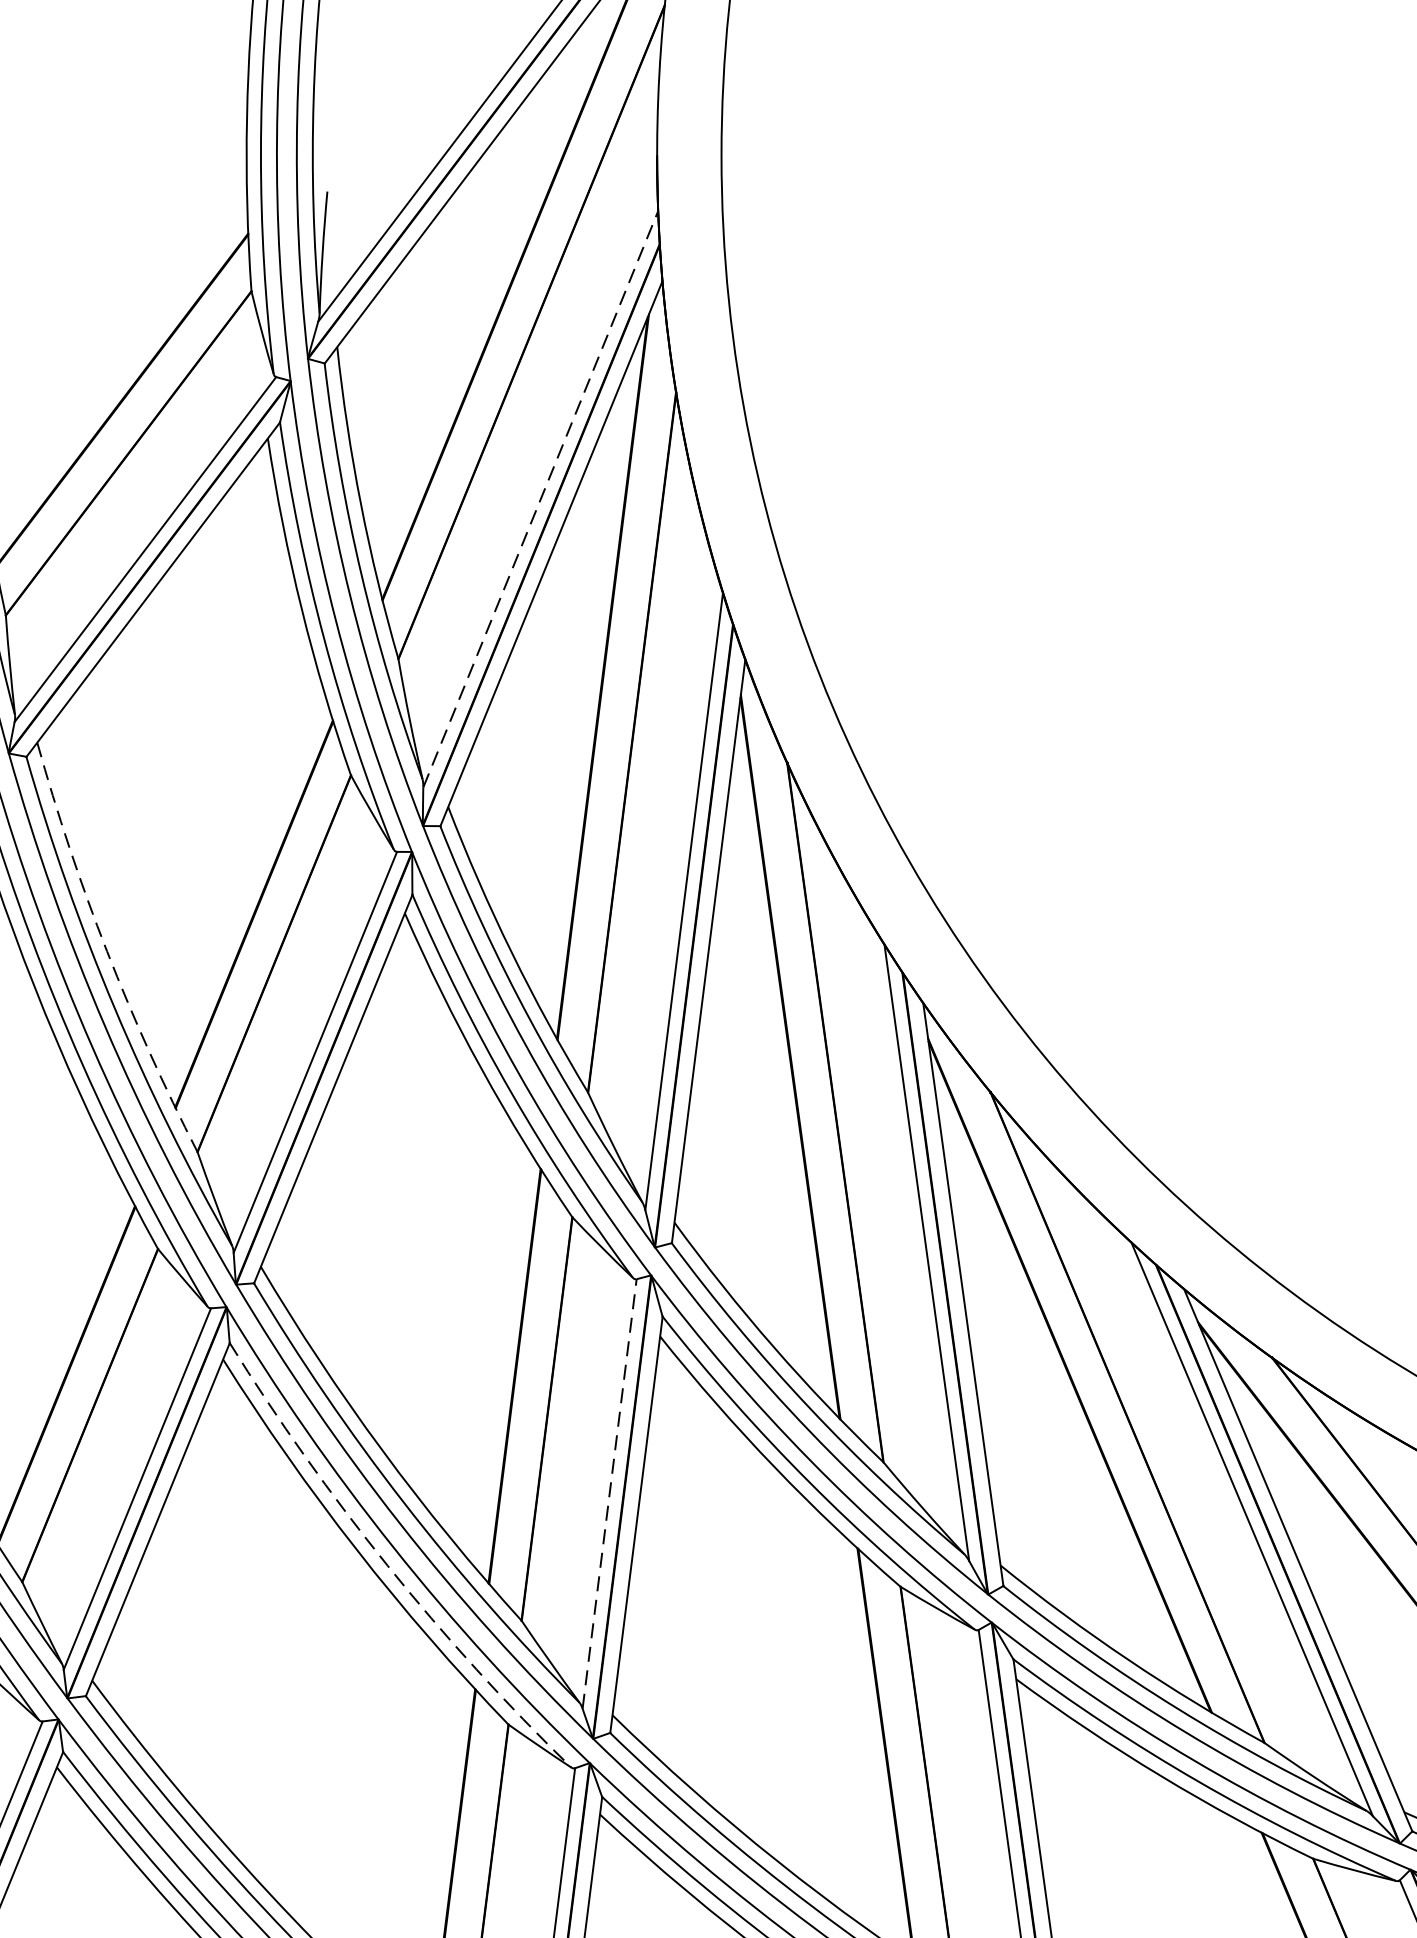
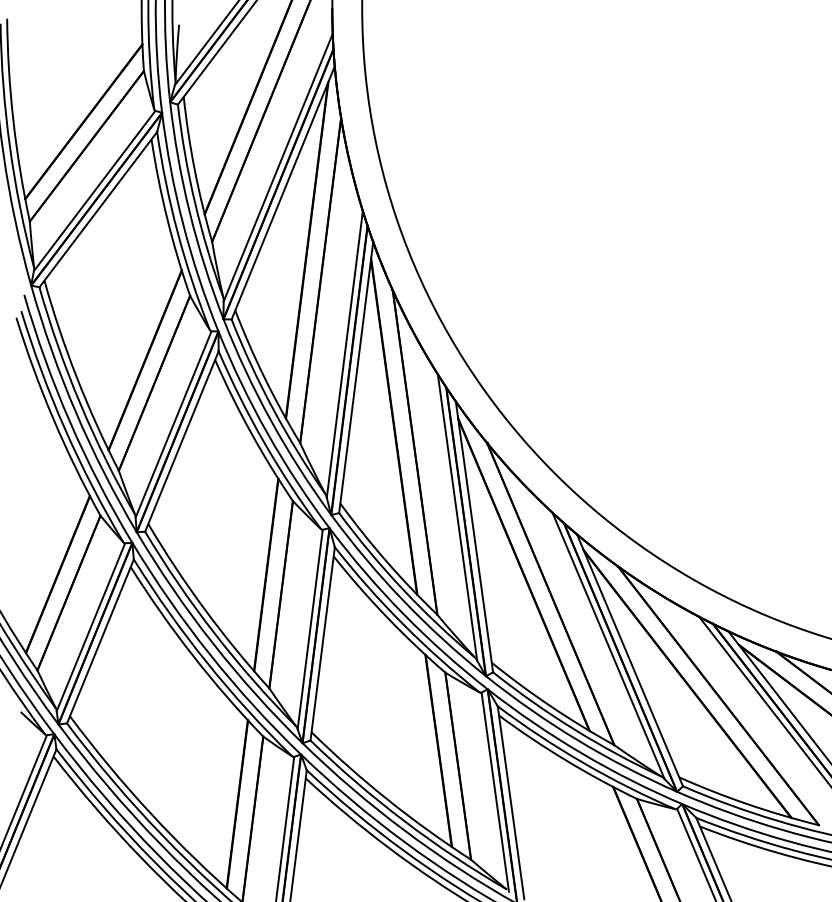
line: (541, 498) -> (278, 167), dashed -> solid
arc: (106, 951) -> (76, 377), dashed -> solid
line: (610, 1493) -> (310, 629), dashed -> solid
arc: (388, 1564) -> (207, 662), dashed -> solid

